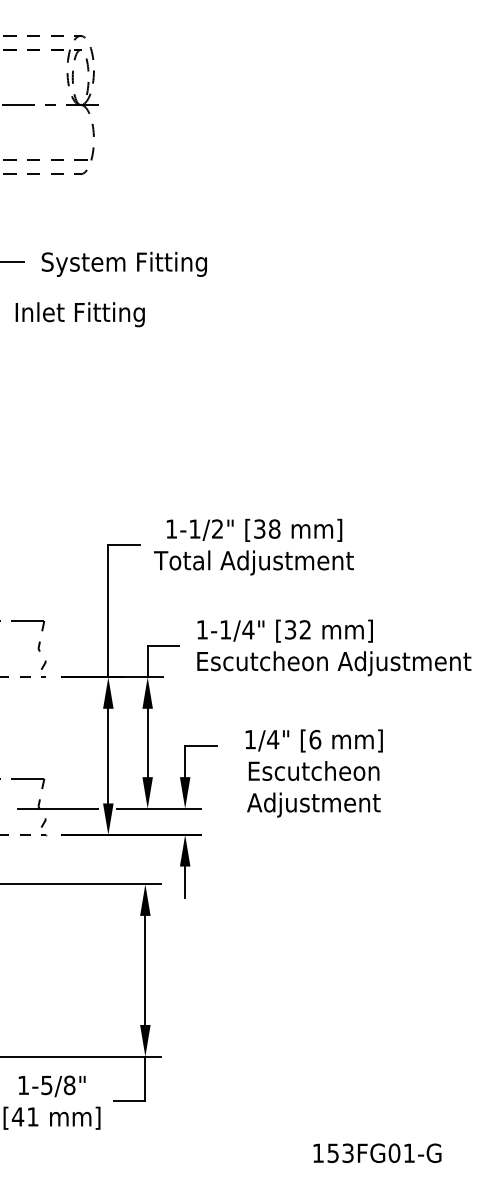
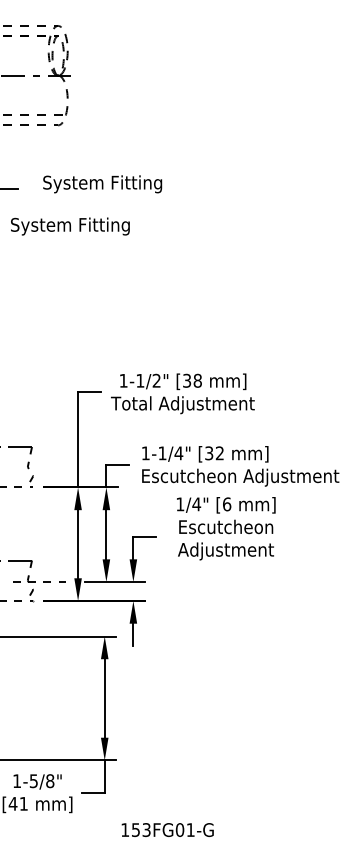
text: (124, 264) -> (102, 184), moved
text: (97, 314) -> (70, 226), Inlet Fitting -> System Fitting
text: (314, 773) -> (226, 528), moved
line: (57, 809) -> (41, 582), solid -> dashed
text: (377, 1152) -> (167, 829), moved

